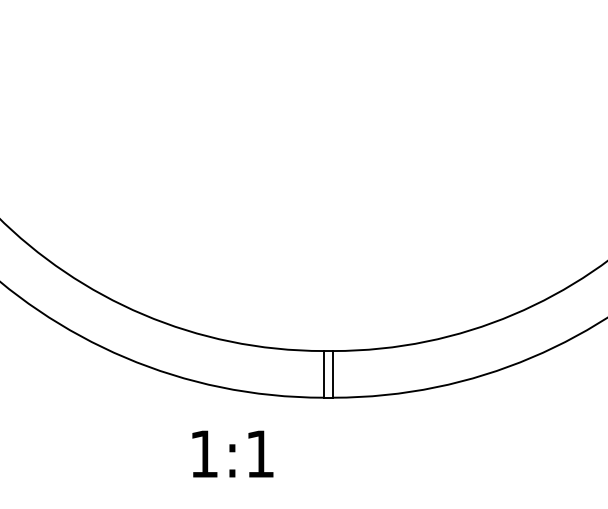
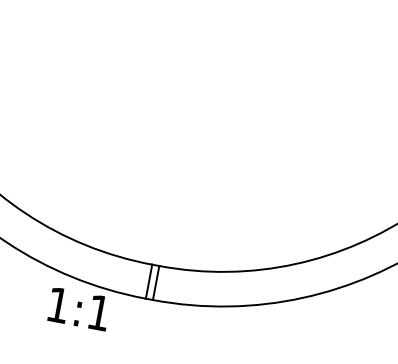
text: (232, 453) -> (79, 308), moved

